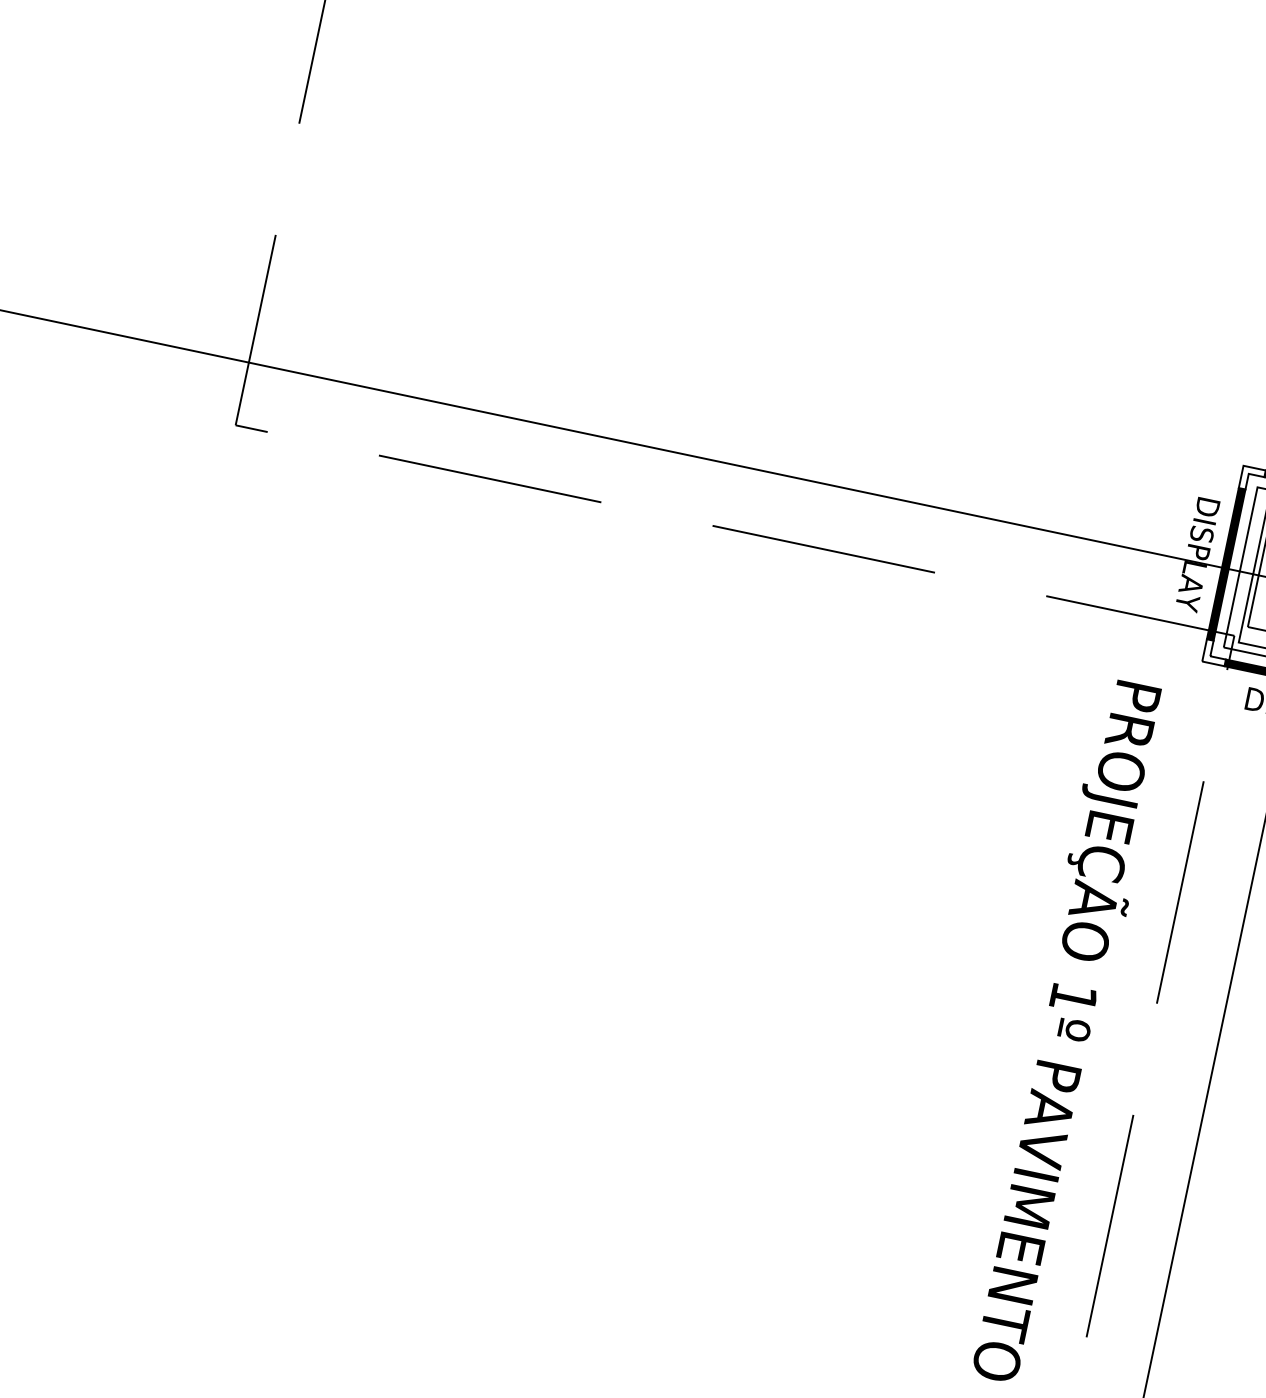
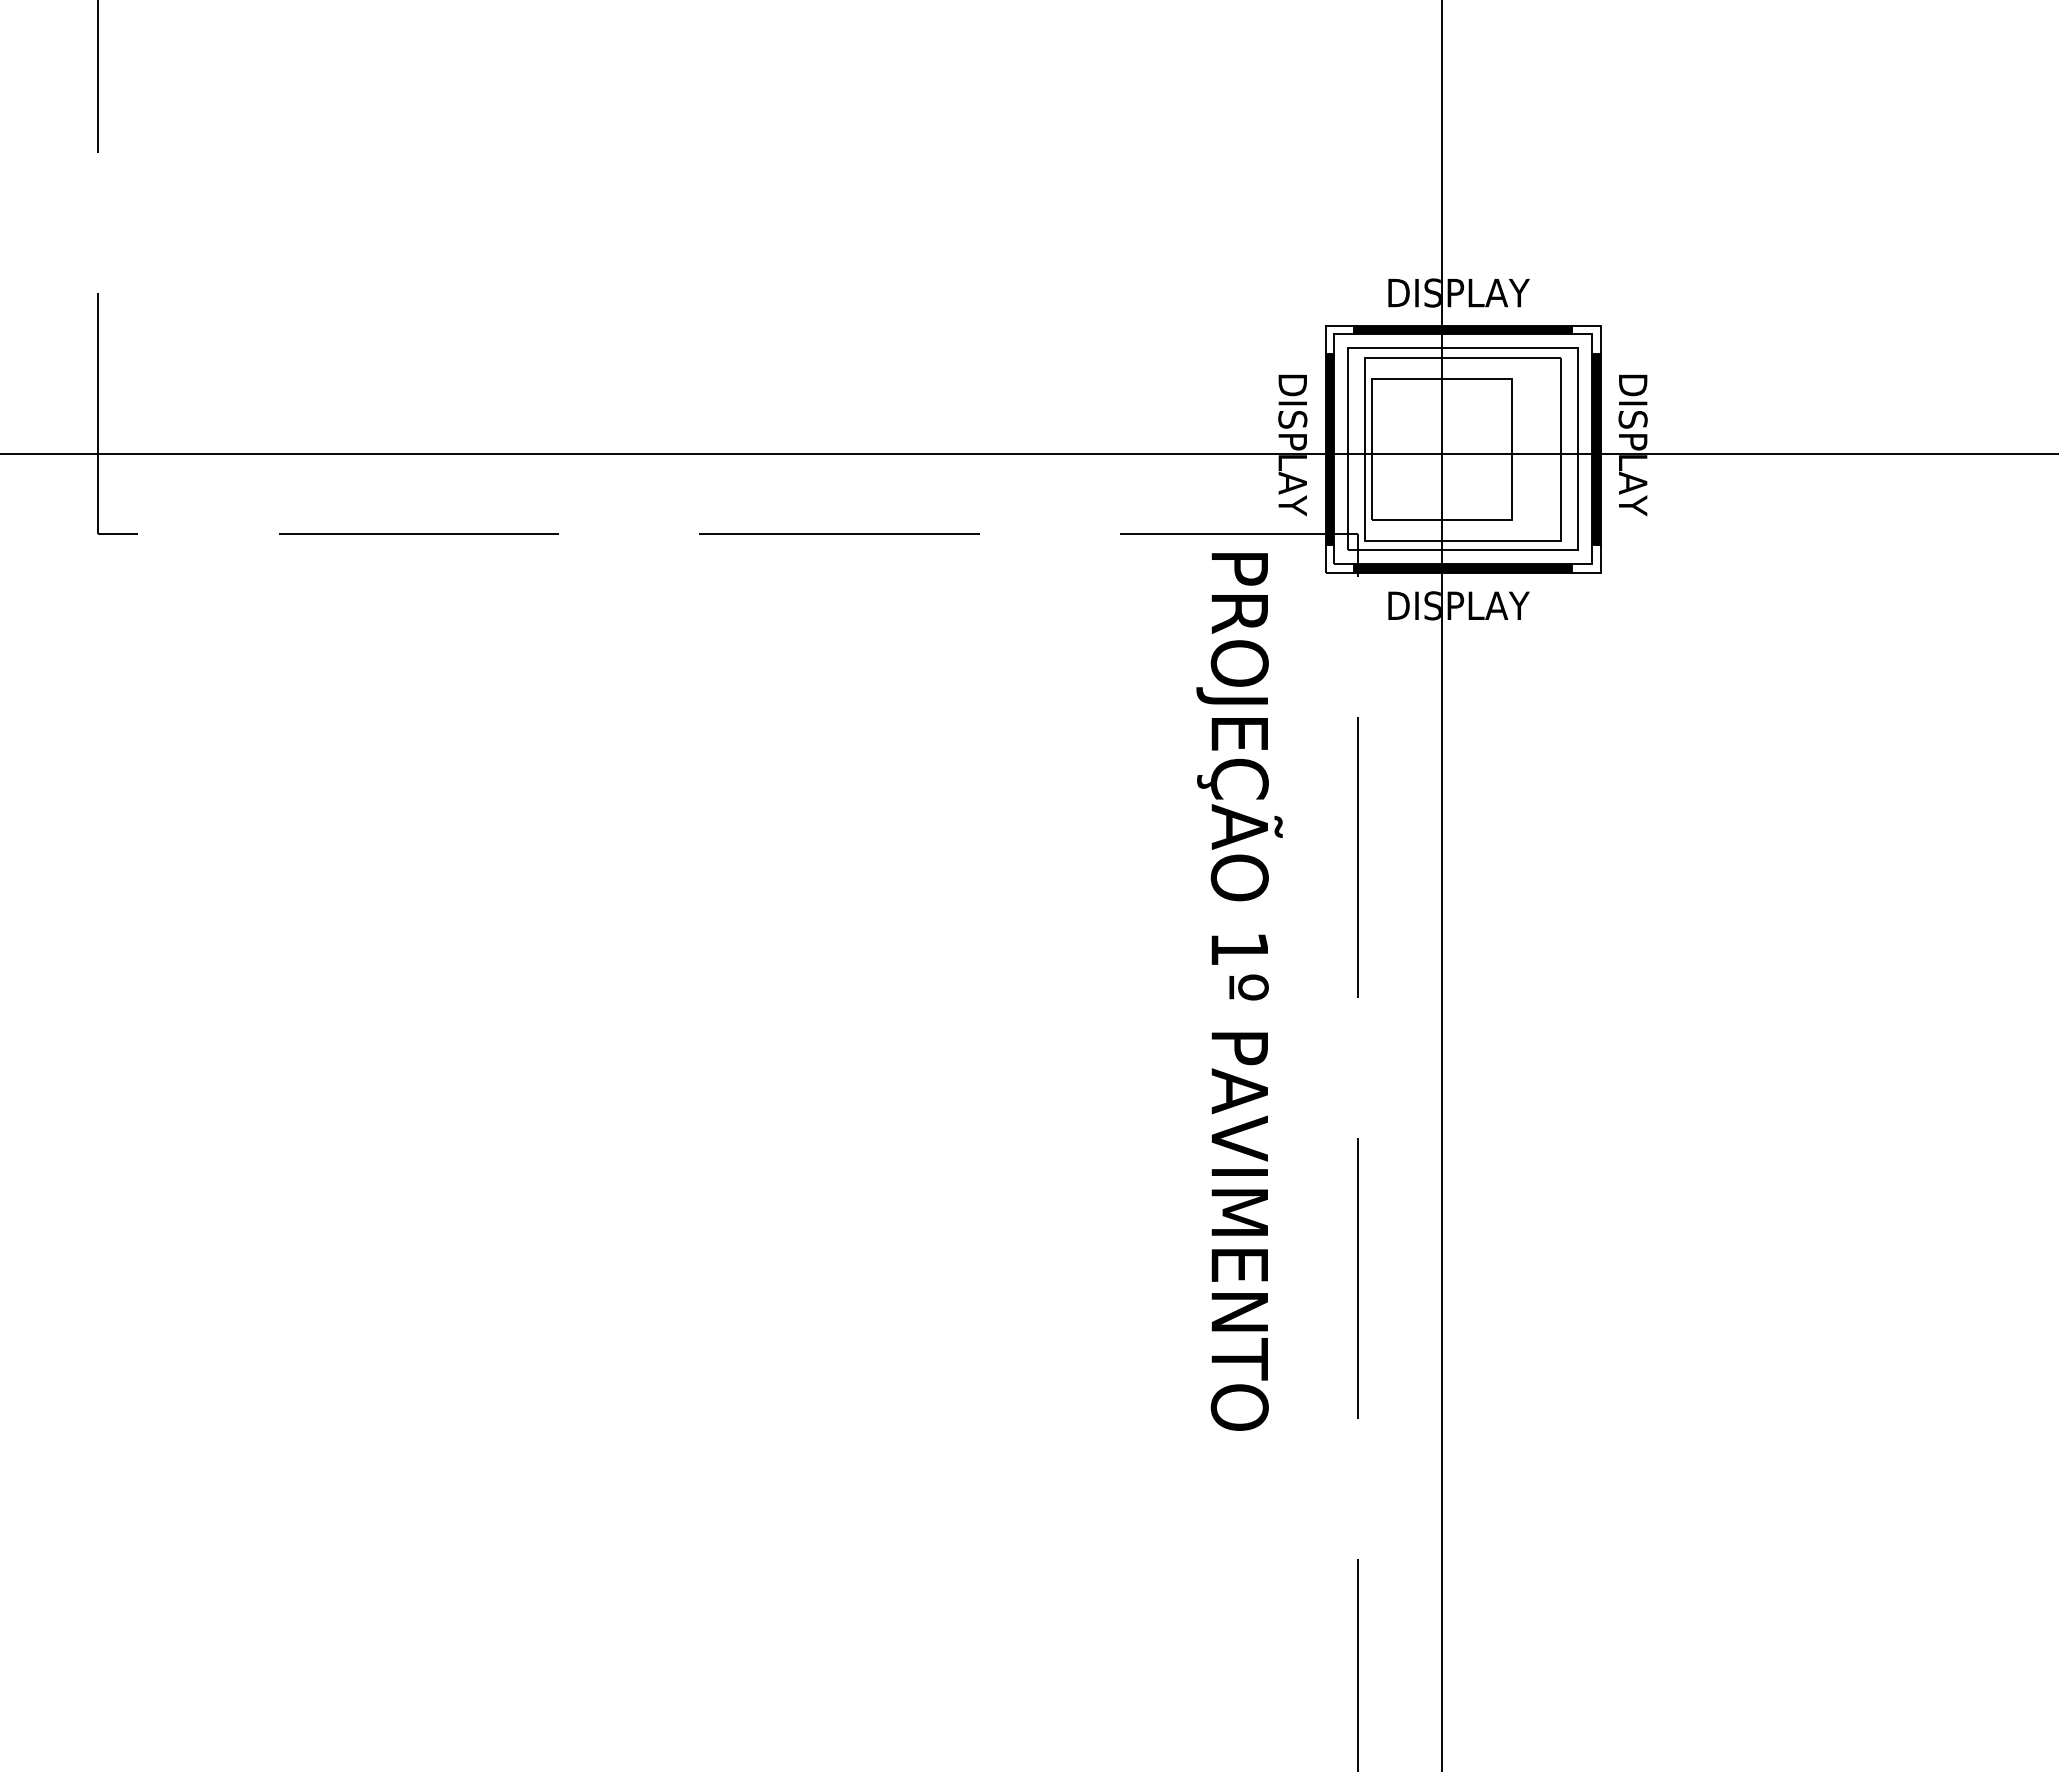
text: (1066, 1031) -> (1239, 991), moved

